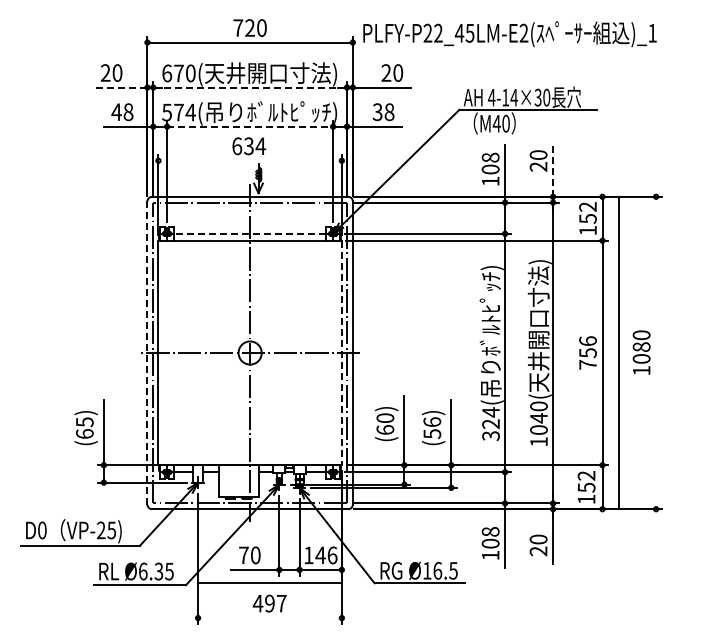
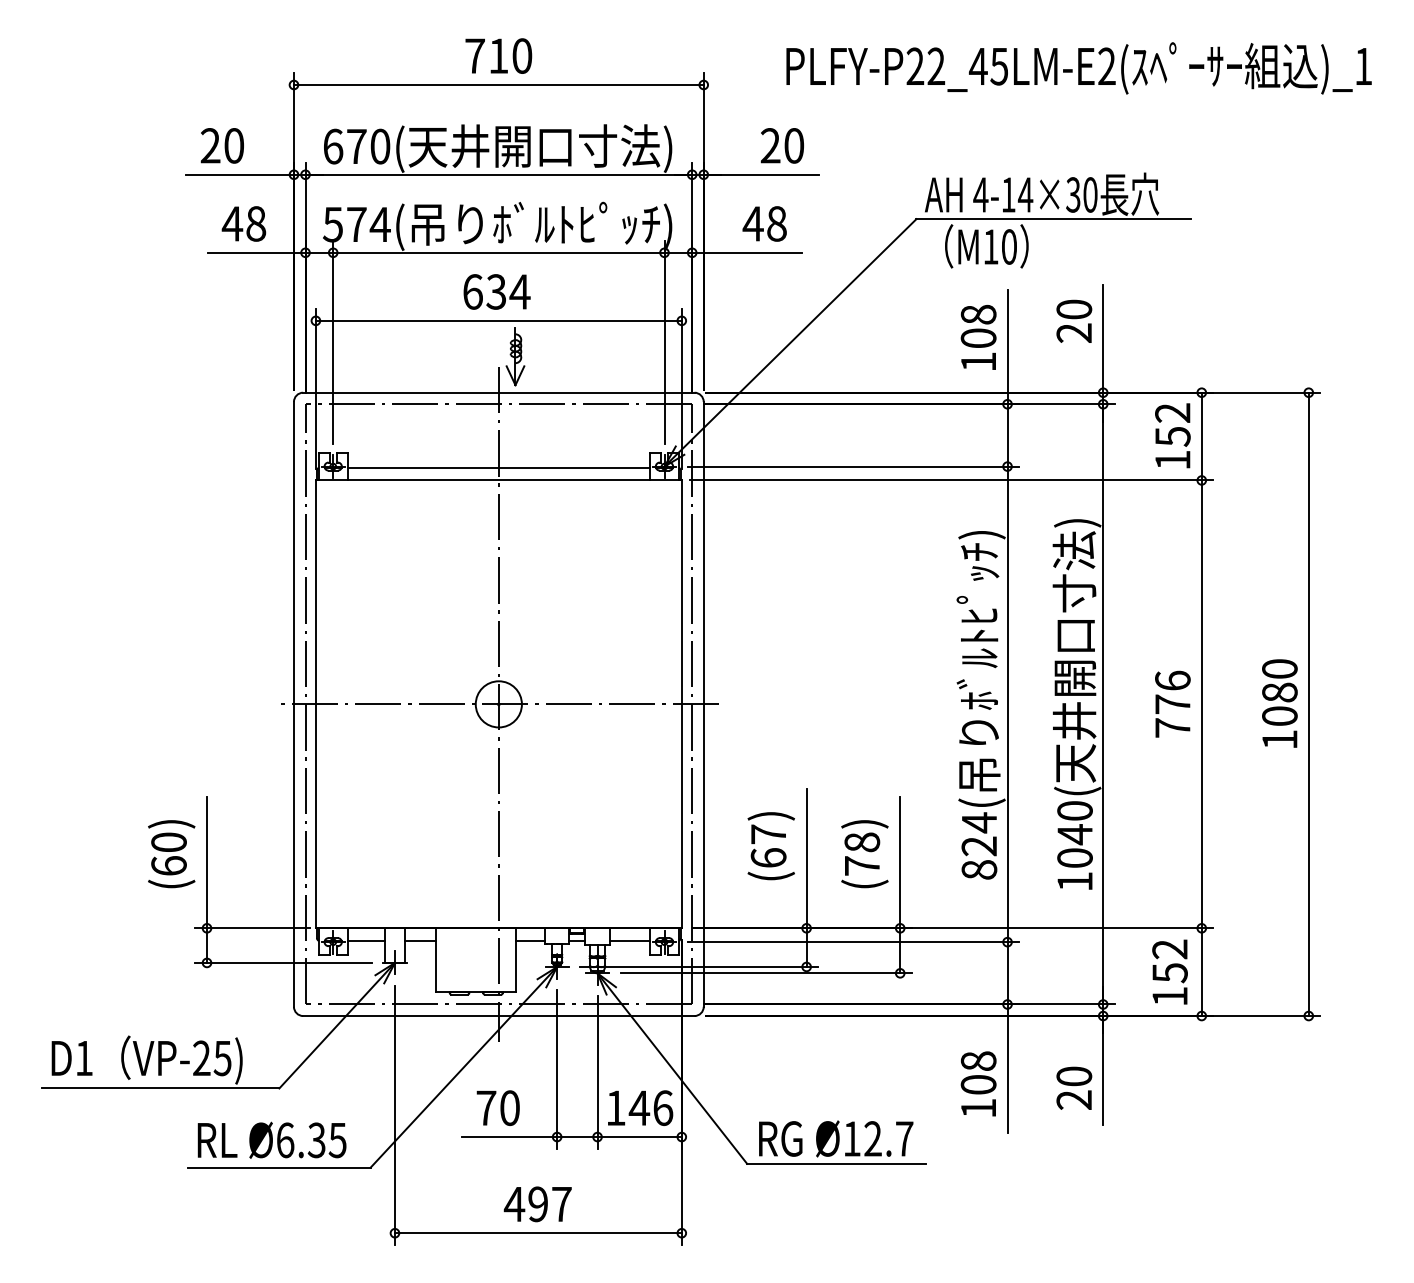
text: (249, 27) -> (497, 54), 720 -> 710
text: (509, 34) -> (1078, 68), moved
line: (119, 87) -> (238, 174), dashed -> solid
line: (250, 87) -> (499, 174), dashed -> solid
text: (377, 112) -> (752, 224), 38 -> 48
text: (496, 123) -> (990, 246), M40 -> M10
line: (250, 126) -> (499, 252), dashed -> solid
line: (249, 160) -> (497, 320), added
line: (553, 169) -> (1104, 338), dashed -> solid
line: (250, 234) -> (499, 467), dashed -> solid
line: (619, 352) -> (1309, 703), moved
line: (147, 353) -> (294, 705), dashed -> solid
line: (341, 353) -> (681, 705), dashed -> solid
text: (587, 353) -> (1171, 705), 756 -> 776
text: (385, 417) -> (768, 833), (60) -> (67)
text: (84, 422) -> (168, 842), (65) -> (60)
text: (432, 427) -> (862, 852), (56) -> (78)
text: (490, 436) -> (978, 870), 324( -> 824(
text: (42, 530) -> (84, 1058), D0 -> D1
text: (445, 570) -> (888, 1138), Ø16.5 -> Ø12.7
line: (269, 583) -> (537, 1234), moved

